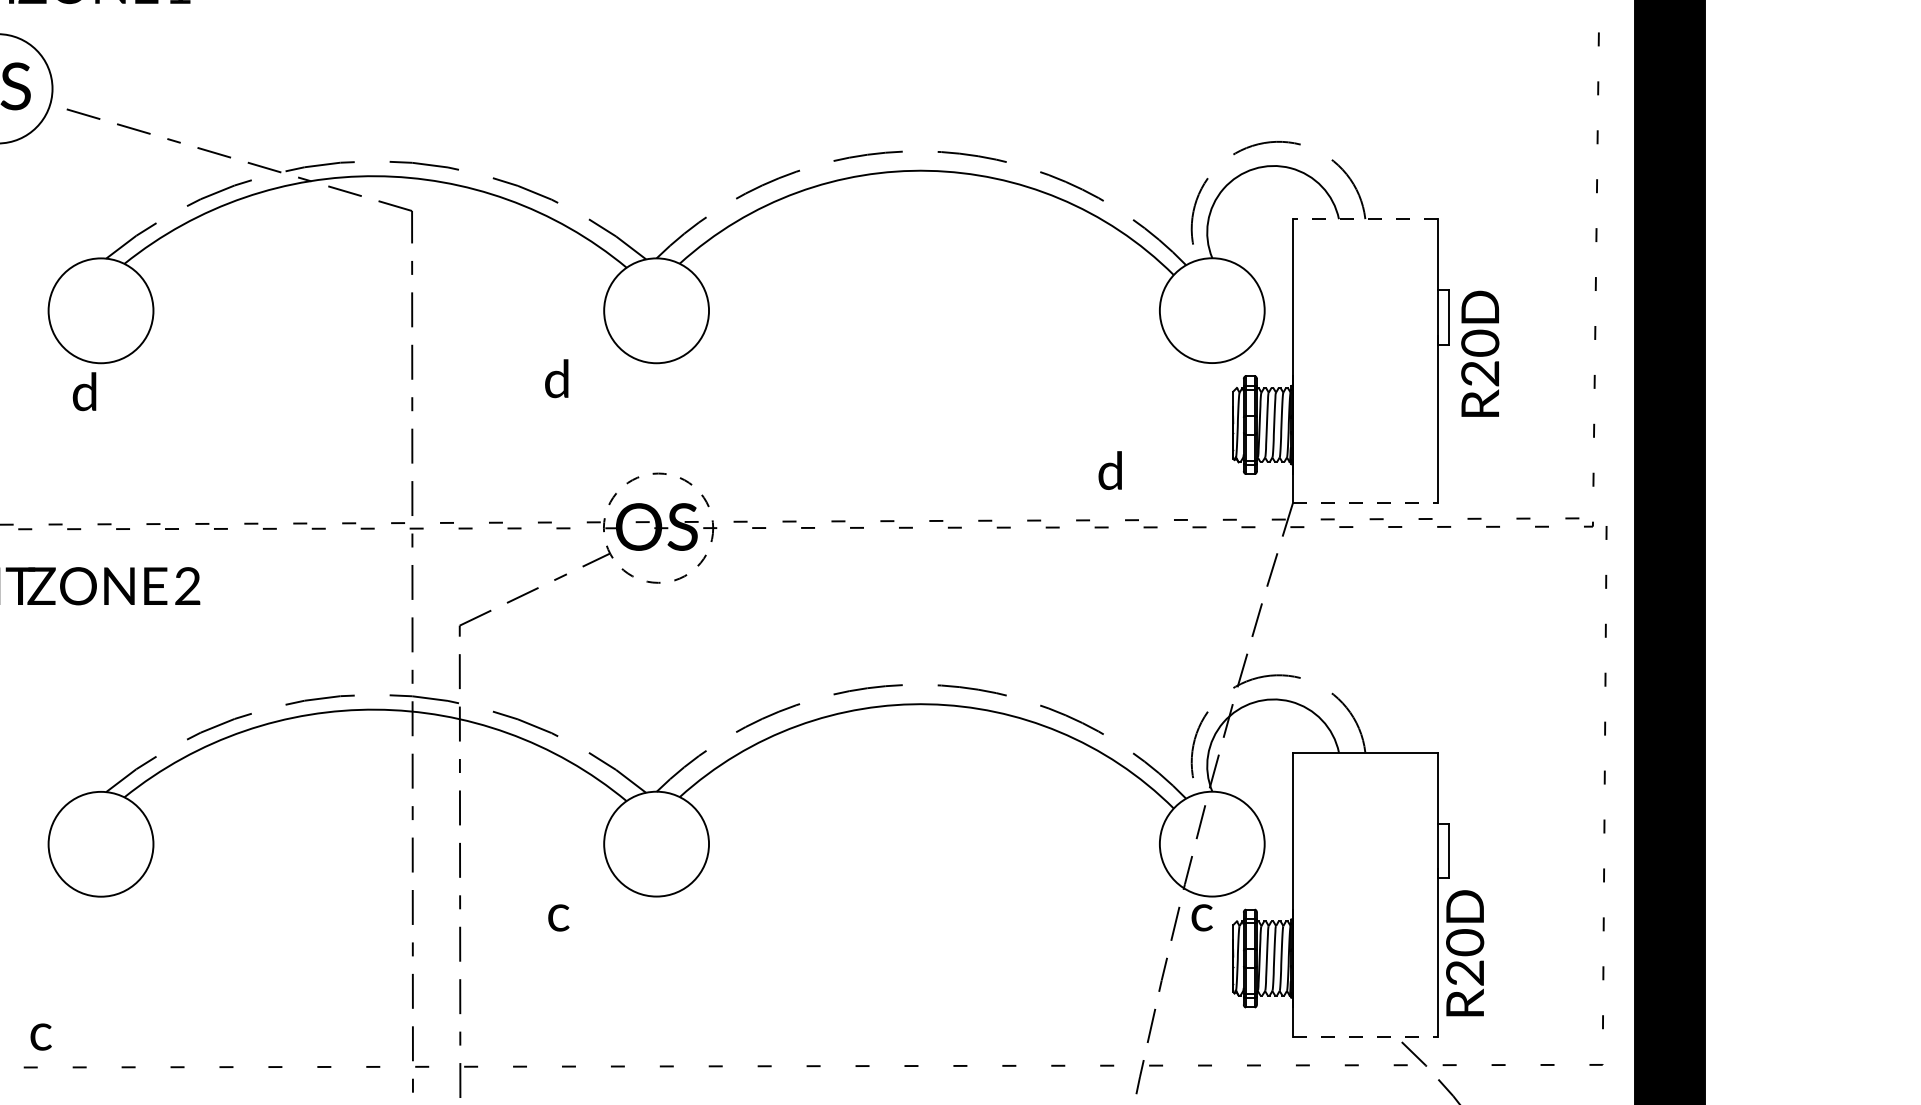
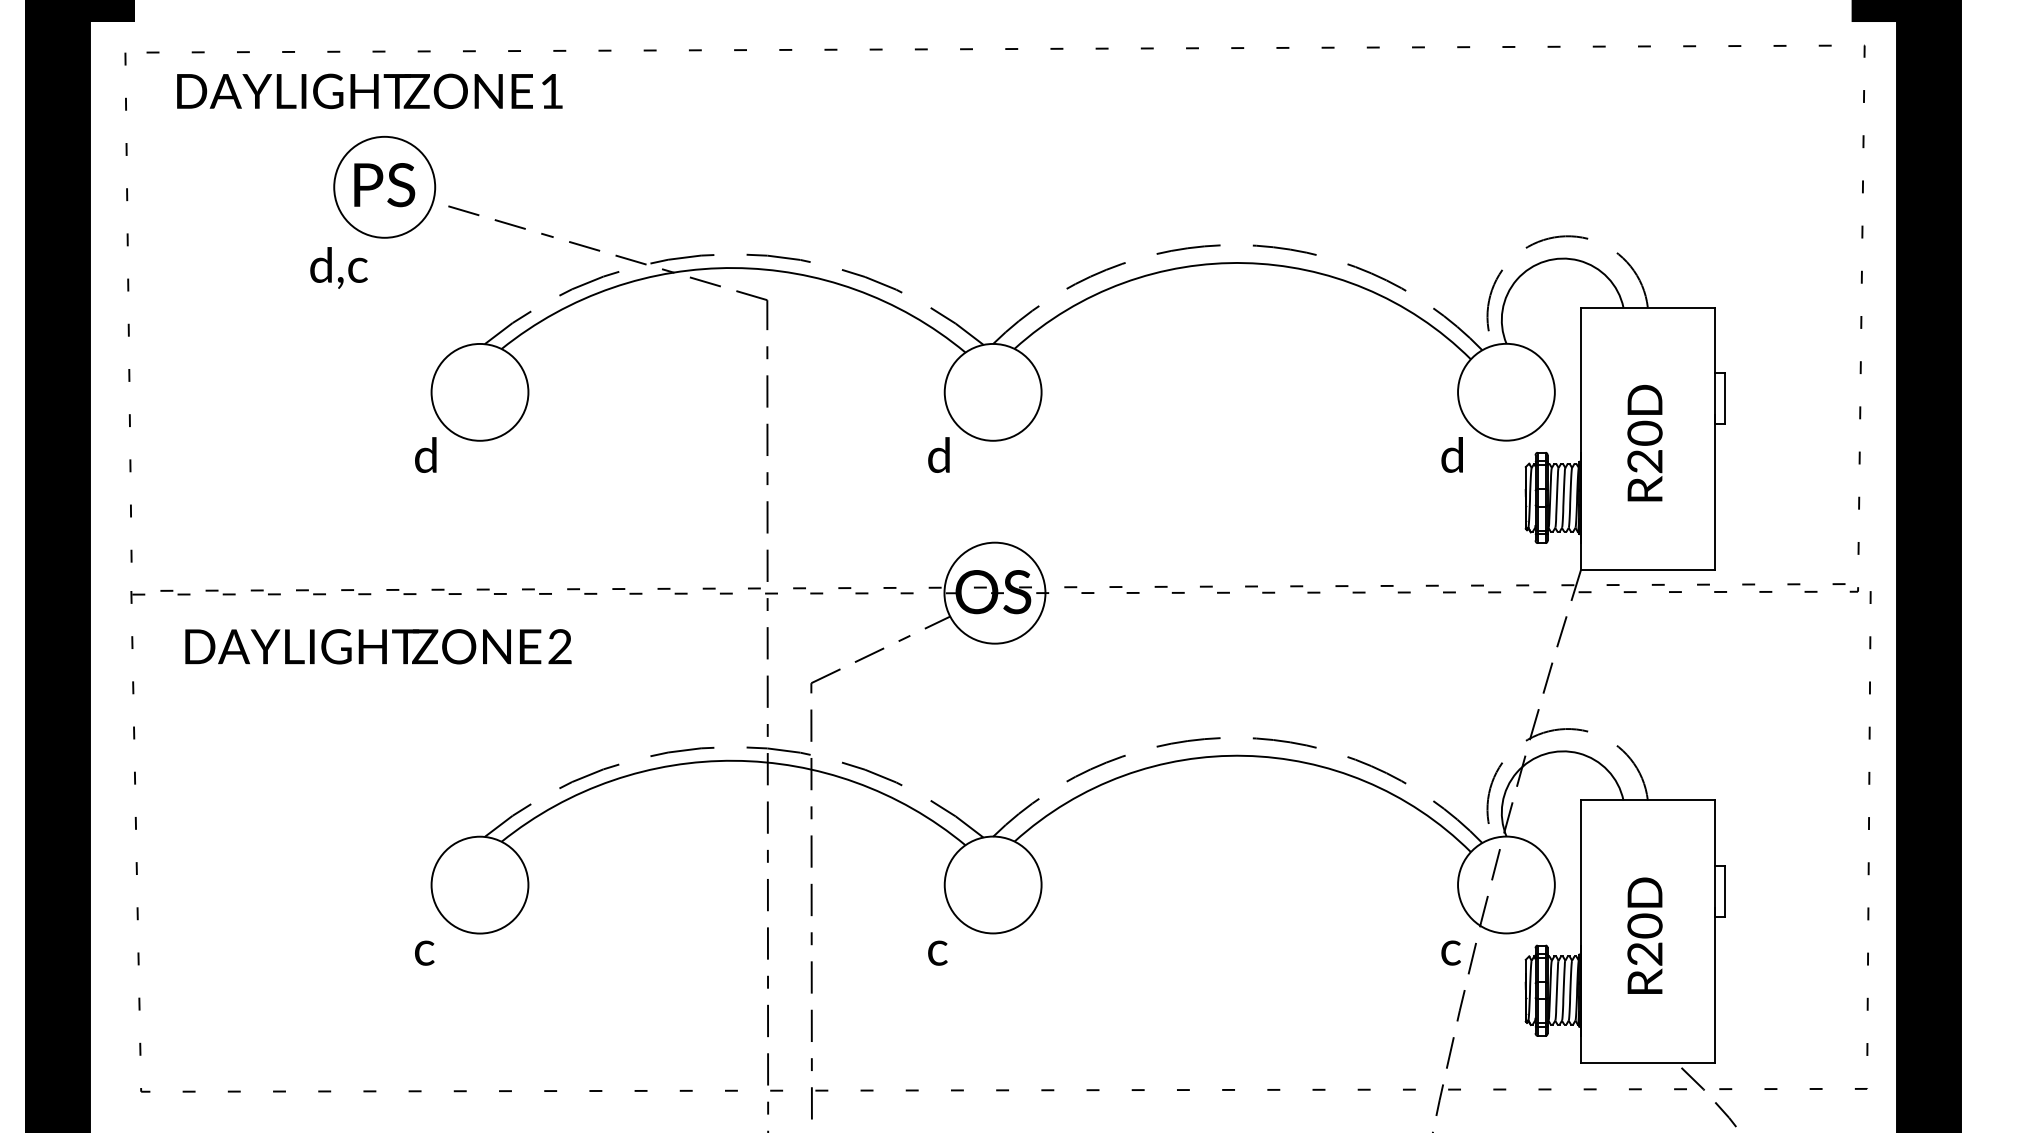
line: (1364, 218) -> (1647, 307), dashed -> solid
text: (1479, 354) -> (1644, 443), moved
text: (556, 378) -> (938, 454), moved
text: (84, 391) -> (425, 454), moved
text: (1109, 470) -> (1451, 454), moved
line: (1364, 503) -> (1647, 570), dashed -> solid
circle: (658, 527) -> (994, 592), dashed -> solid
text: (558, 917) -> (937, 952), moved
text: (1201, 917) -> (1450, 952), moved
text: (1464, 952) -> (1644, 935), moved
text: (40, 1036) -> (424, 952), moved
line: (1364, 1036) -> (1647, 1062), dashed -> solid

